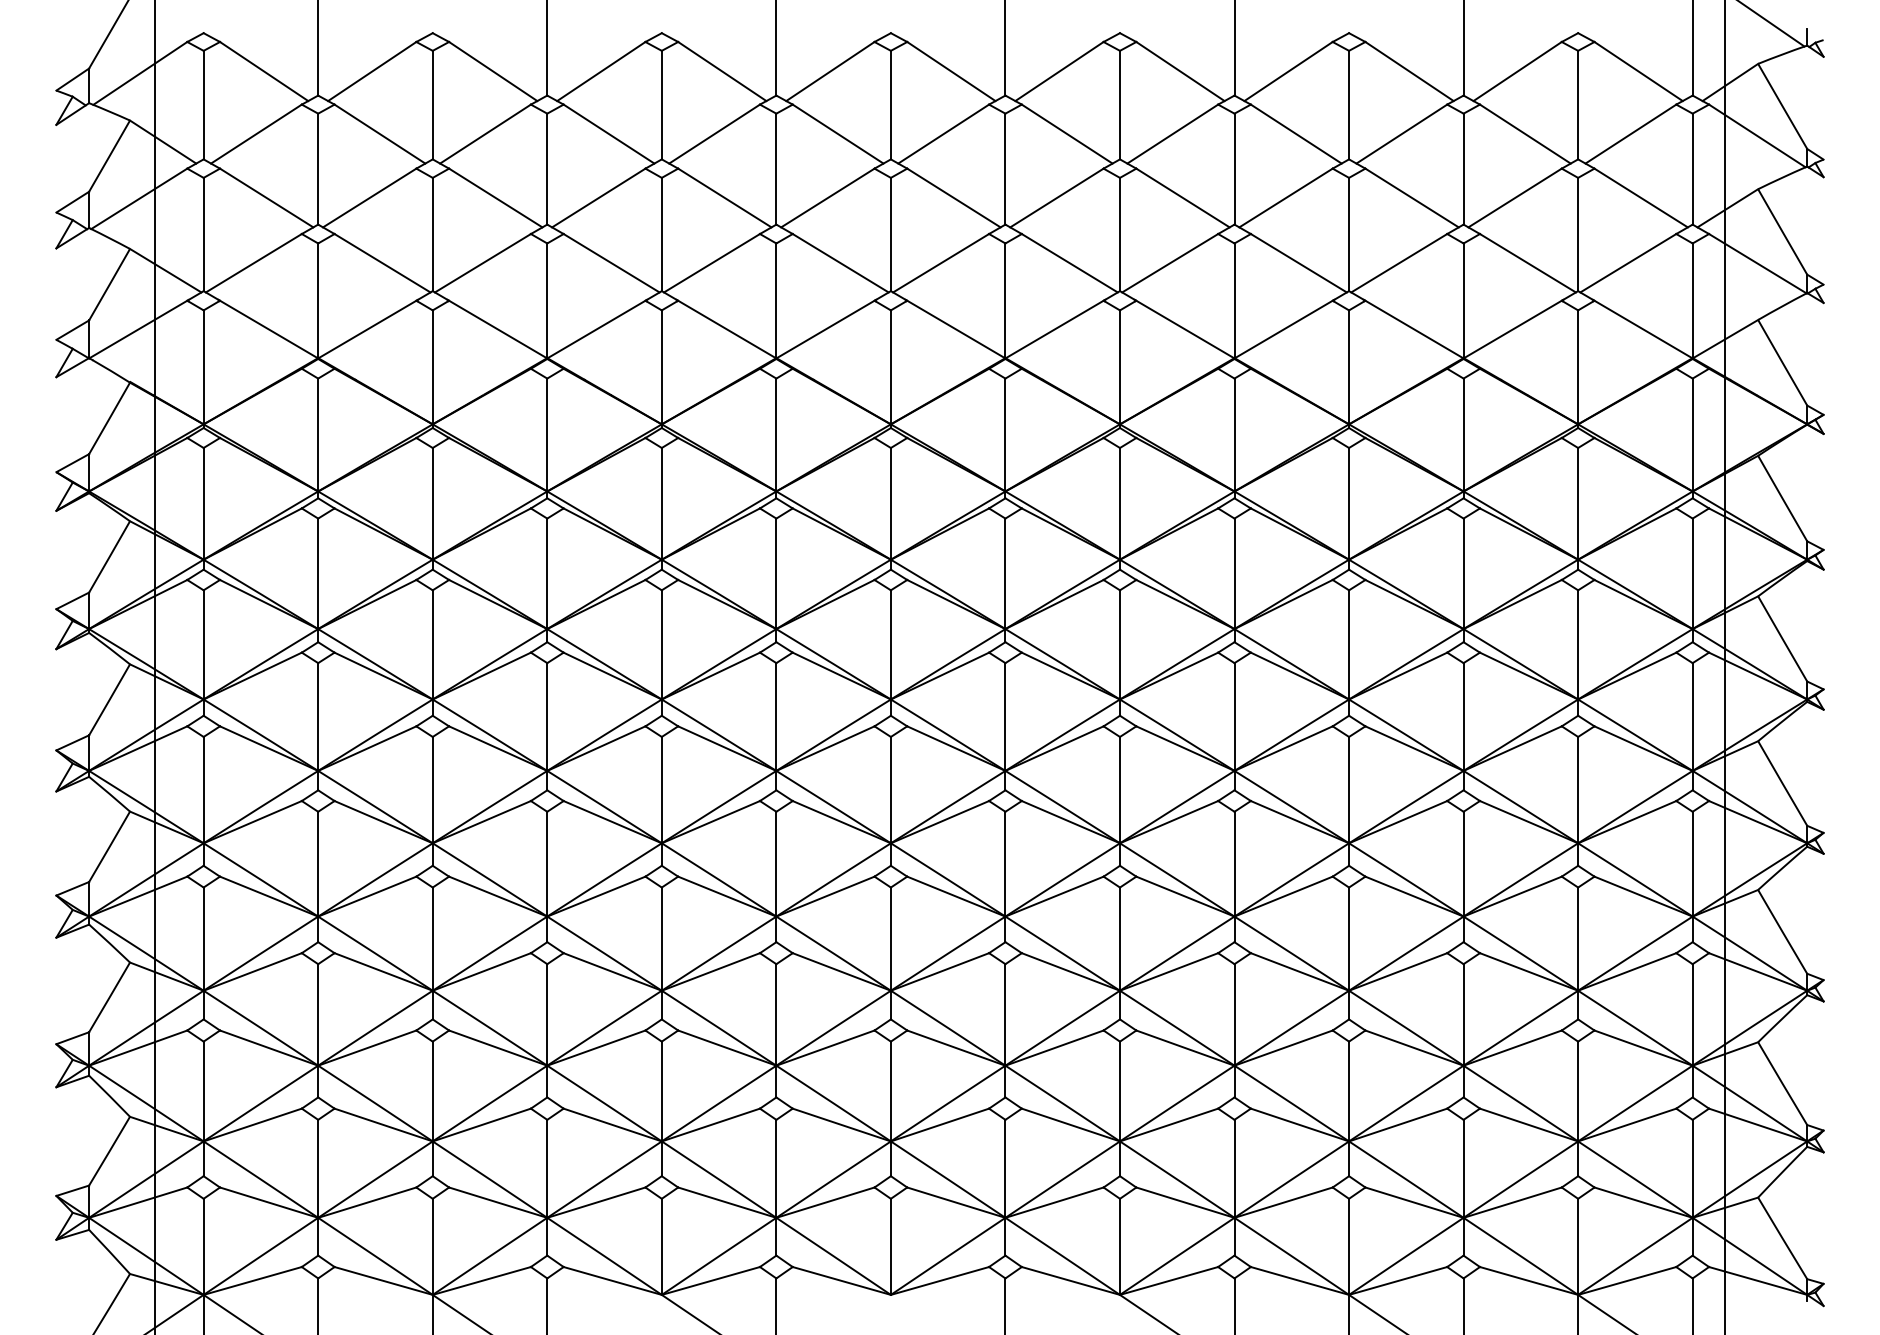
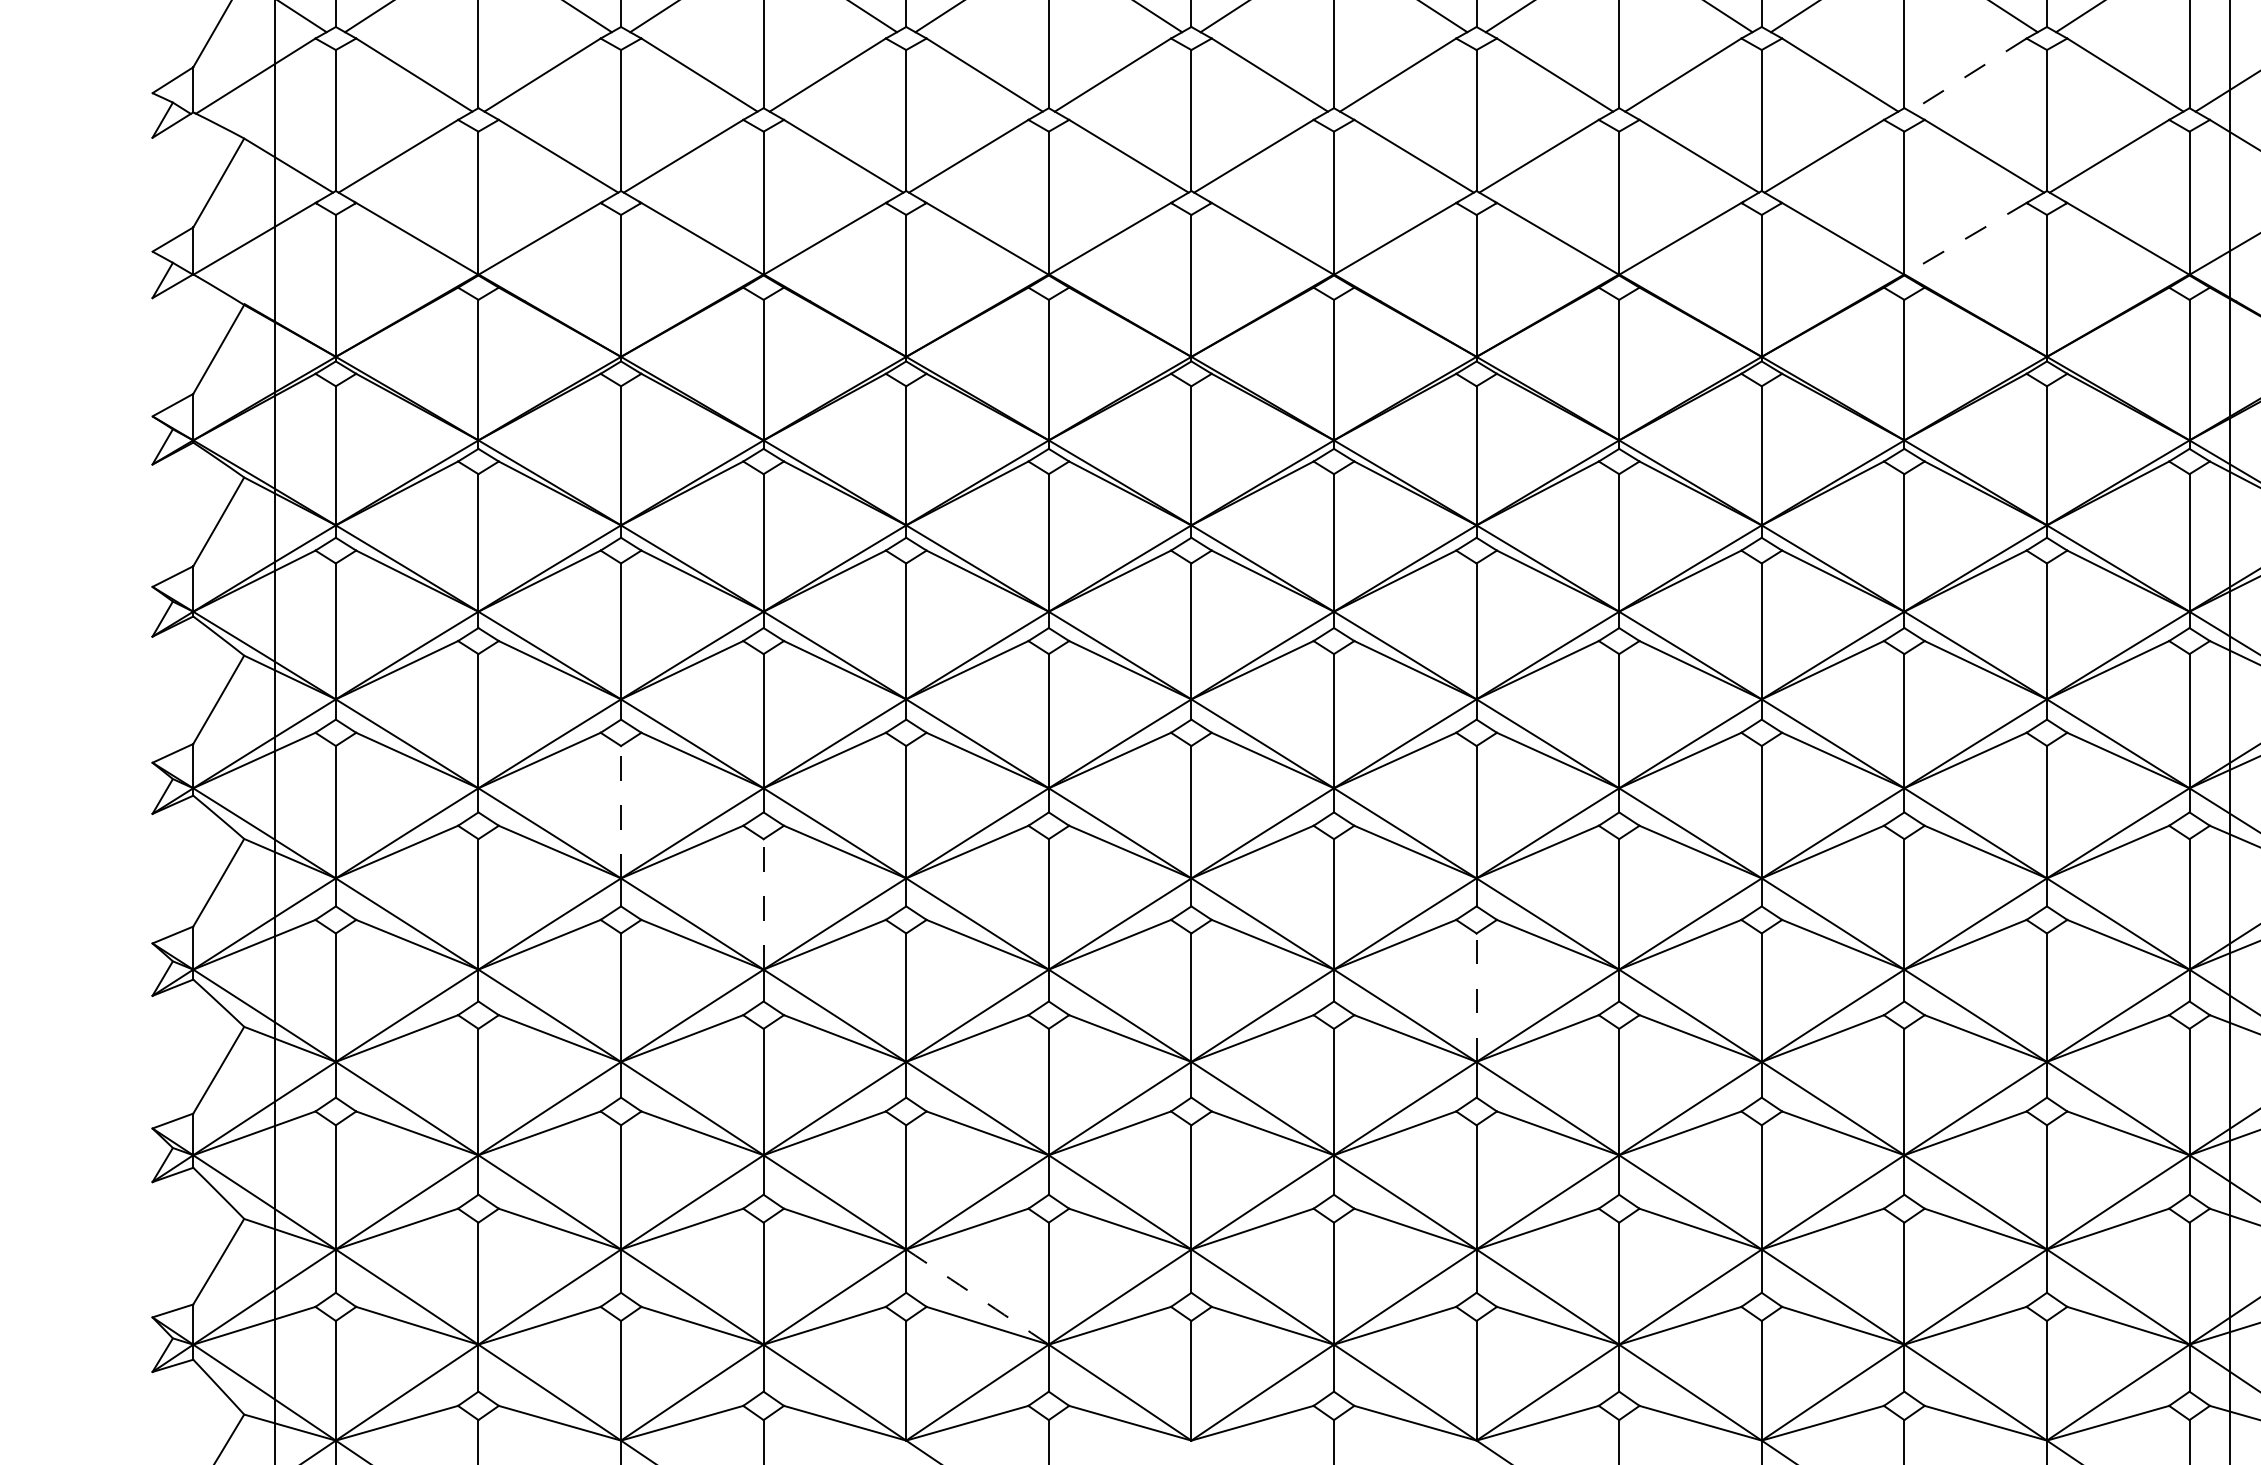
line: (1514, 198) -> (1967, 75), solid -> dashed
line: (1513, 329) -> (1966, 238), solid -> dashed
line: (432, 789) -> (620, 811), solid -> dashed
line: (547, 863) -> (763, 903), solid -> dashed
line: (1119, 939) -> (1475, 998), solid -> dashed
arc: (719, 1179) -> (978, 1296), solid -> dashed

